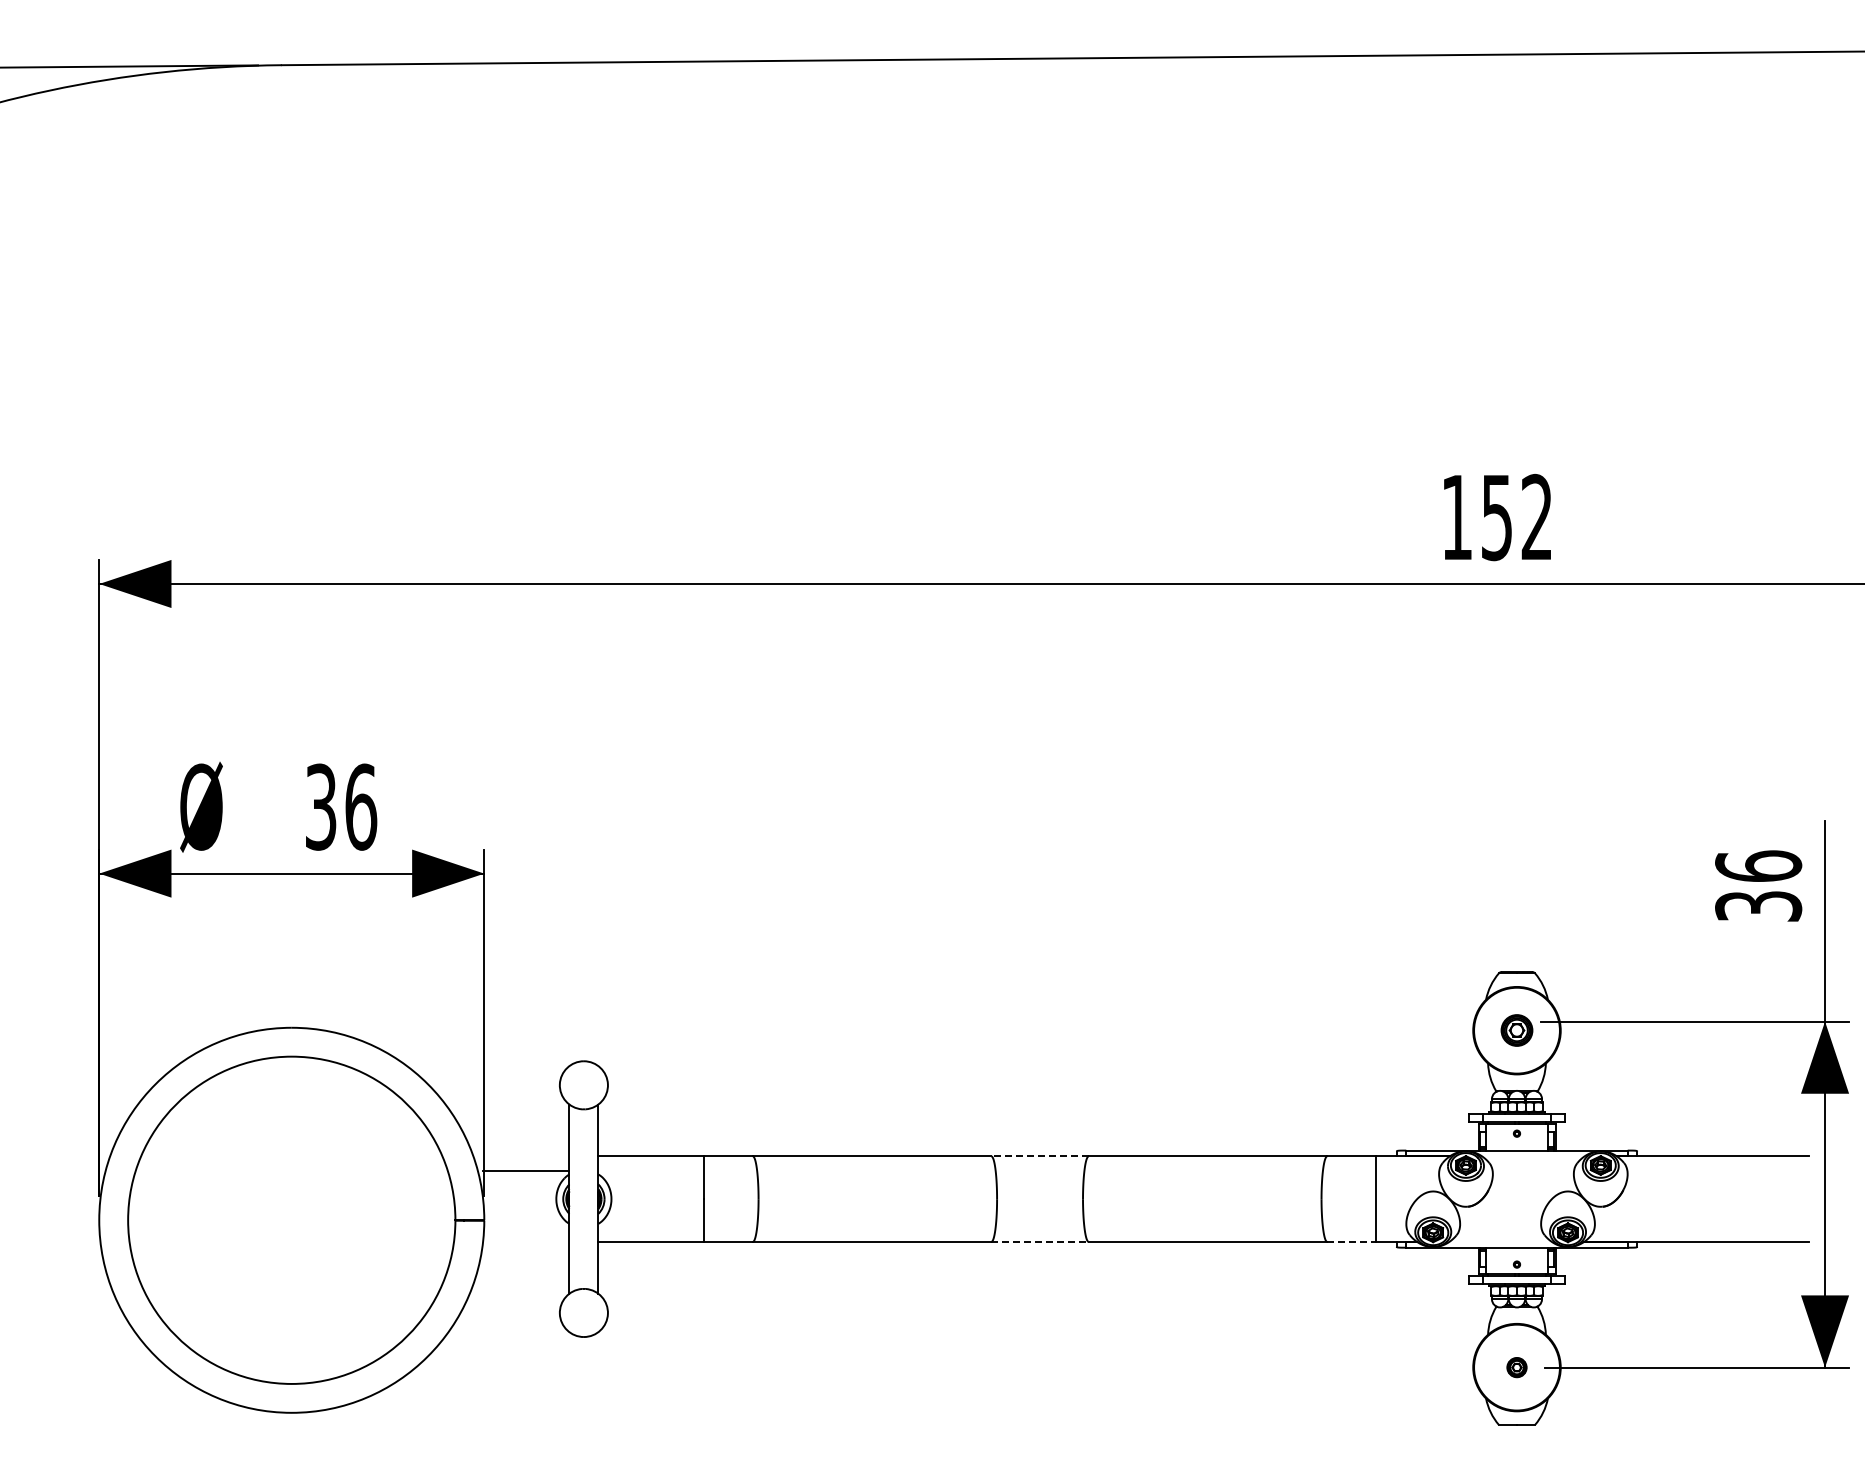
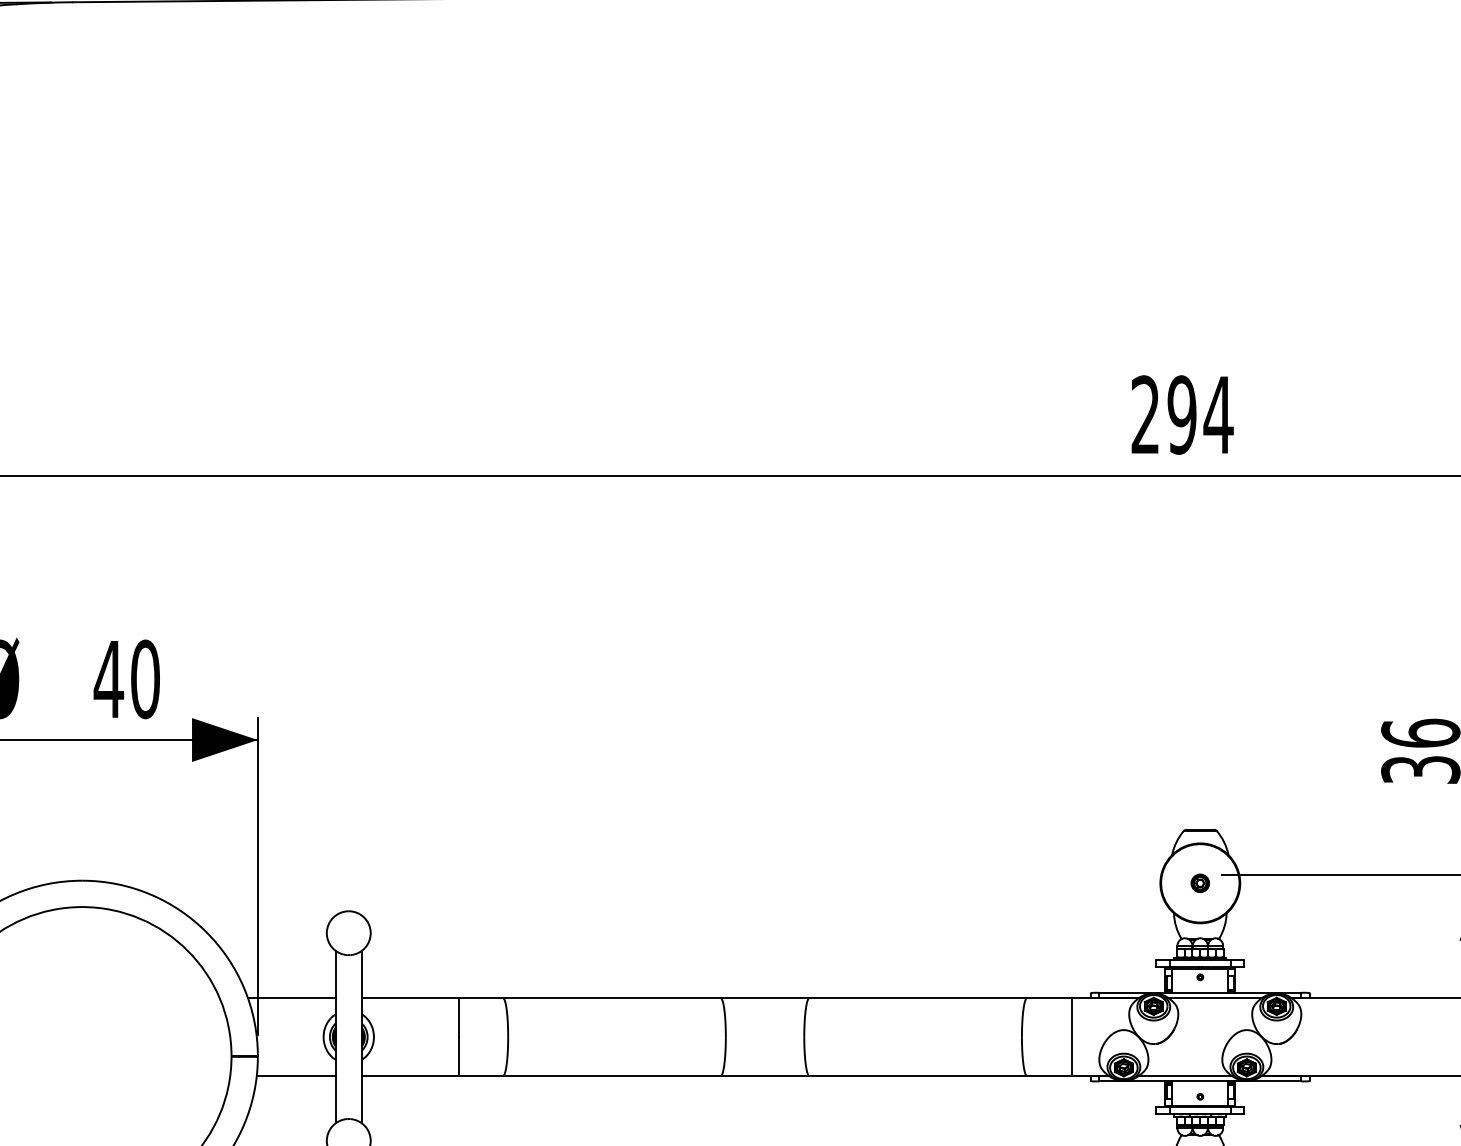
text: (1497, 516) -> (1182, 414), 152 -> 294
text: (340, 806) -> (126, 678), 36 -> 40
part: (1516, 1030) -> (1199, 883), size x0.62
line: (521, 1156) -> (291, 998), added
line: (1040, 1156) -> (765, 998), dashed -> solid
line: (1533, 1156) -> (1215, 998), added
line: (526, 1170) -> (296, 1075), moved
line: (1040, 1241) -> (765, 1075), dashed -> solid
line: (1352, 1241) -> (1050, 1075), dashed -> solid
line: (1500, 1241) -> (1185, 1075), added

